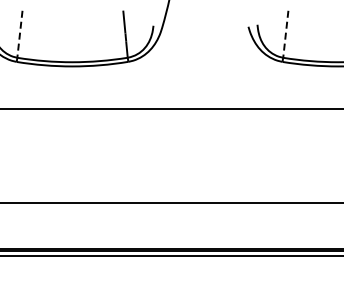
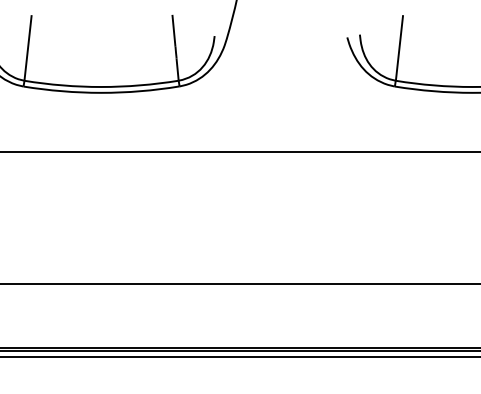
line: (19, 34) -> (27, 48), dashed -> solid
line: (285, 34) -> (399, 48), dashed -> solid

